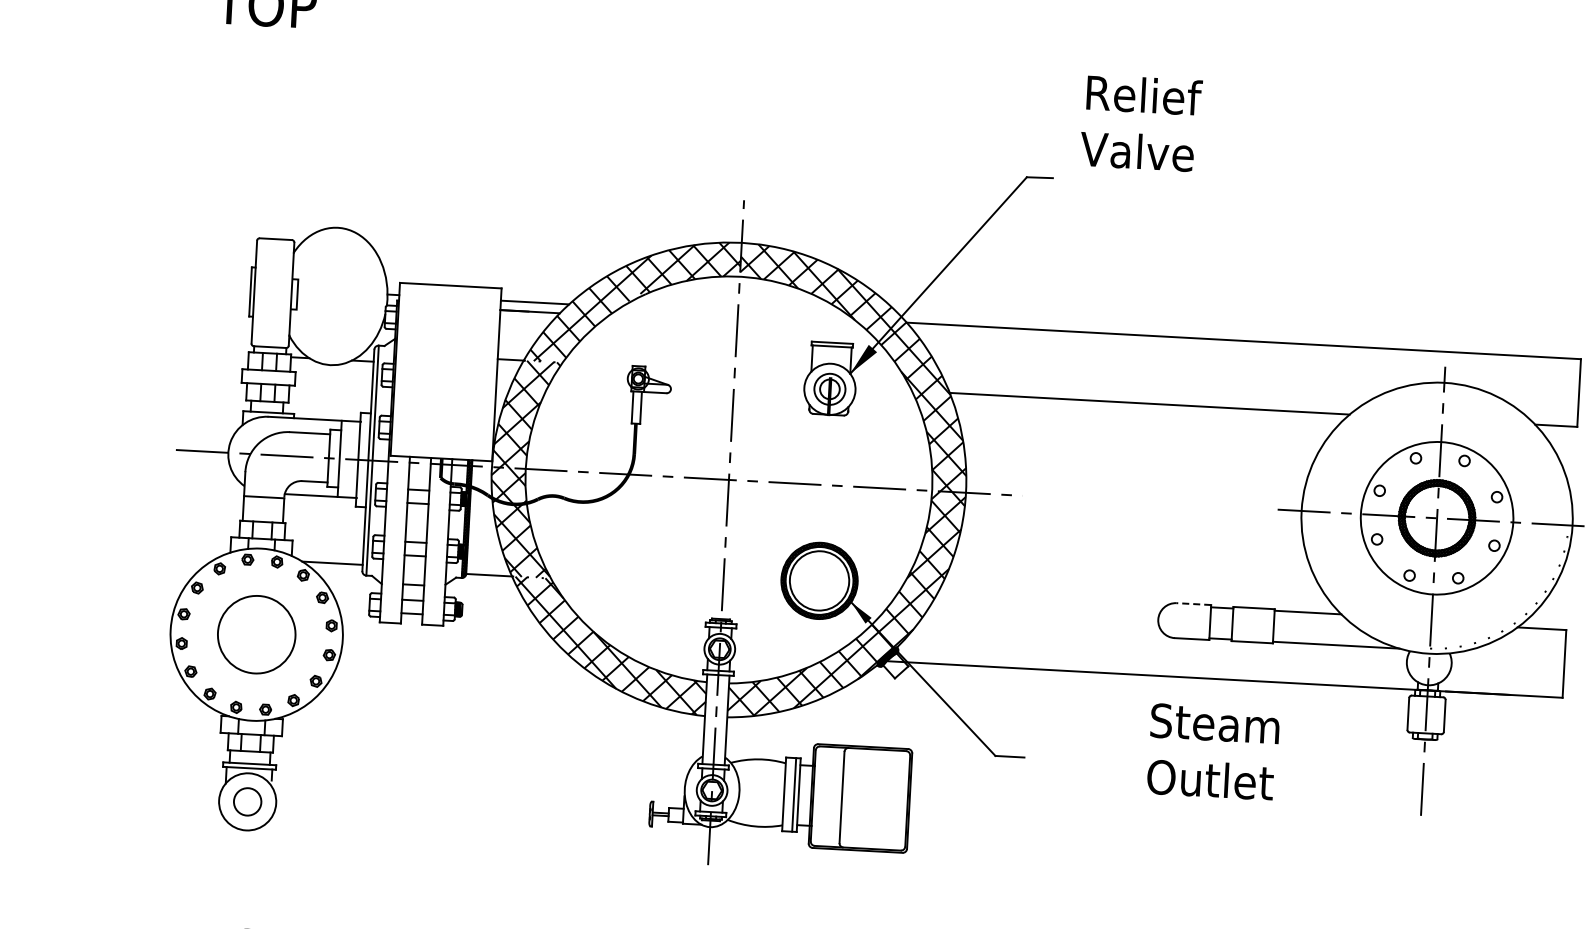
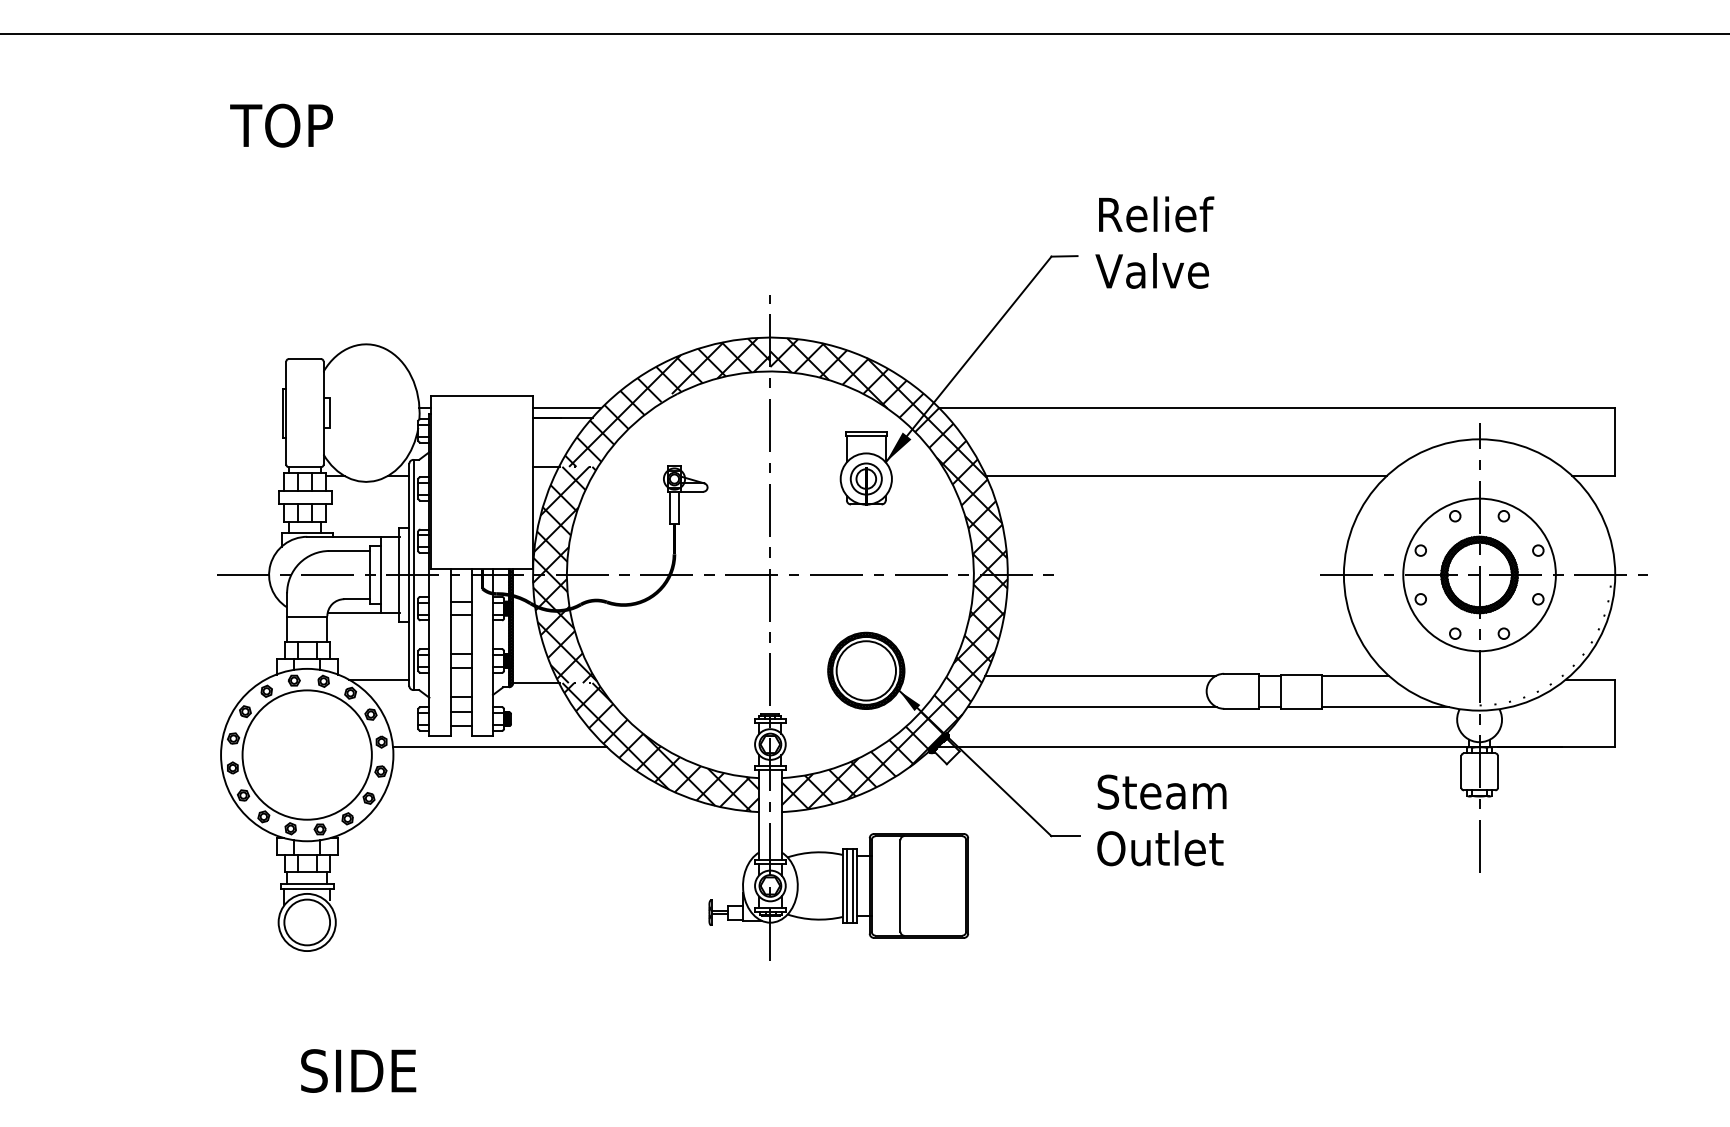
text: (1140, 123) -> (1154, 242), moved
line: (1053, 599) -> (1100, 676), added
line: (1193, 603) -> (1240, 673), dashed -> solid
line: (1042, 629) -> (1091, 707), added
circle: (256, 634) -> (306, 754), size x1.67
line: (450, 637) -> (500, 747), added
text: (1213, 752) -> (1161, 820), moved
line: (789, 794) -> (847, 885), added
circle: (247, 801) -> (307, 922), size x1.67

